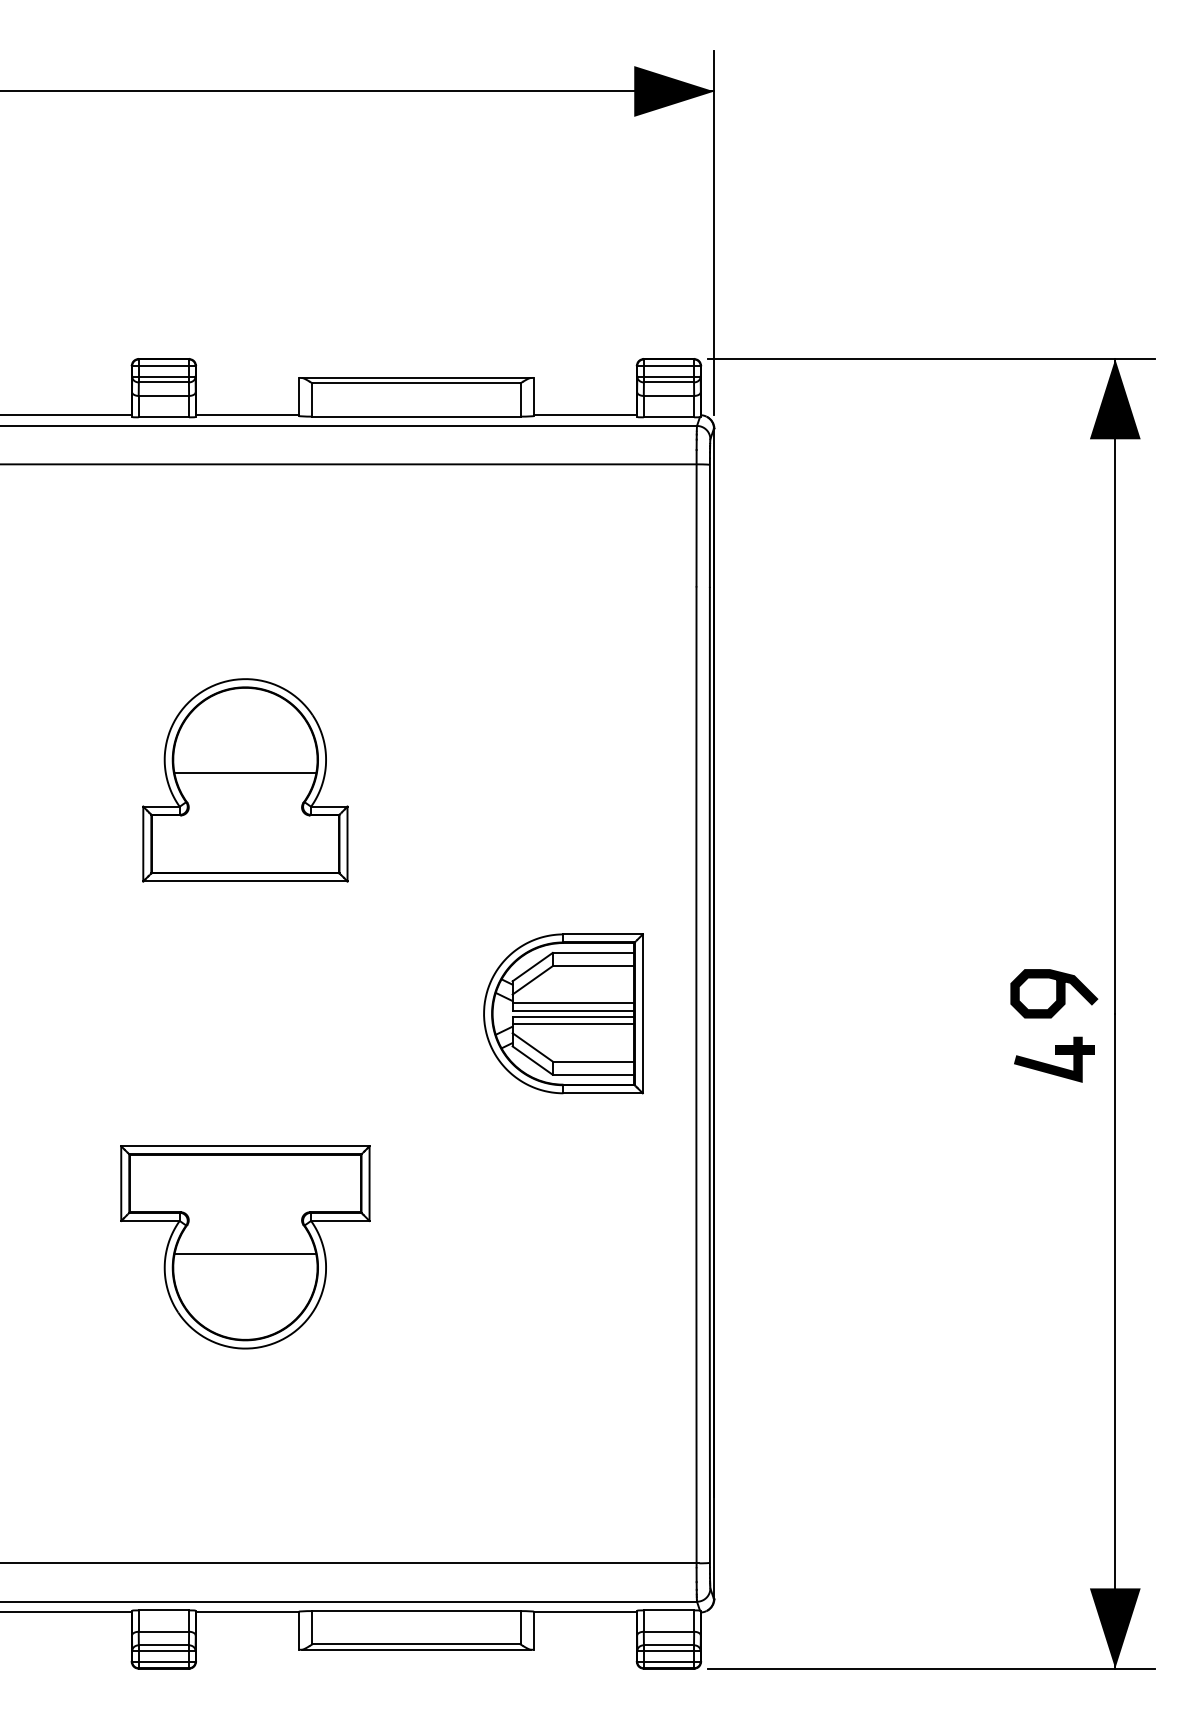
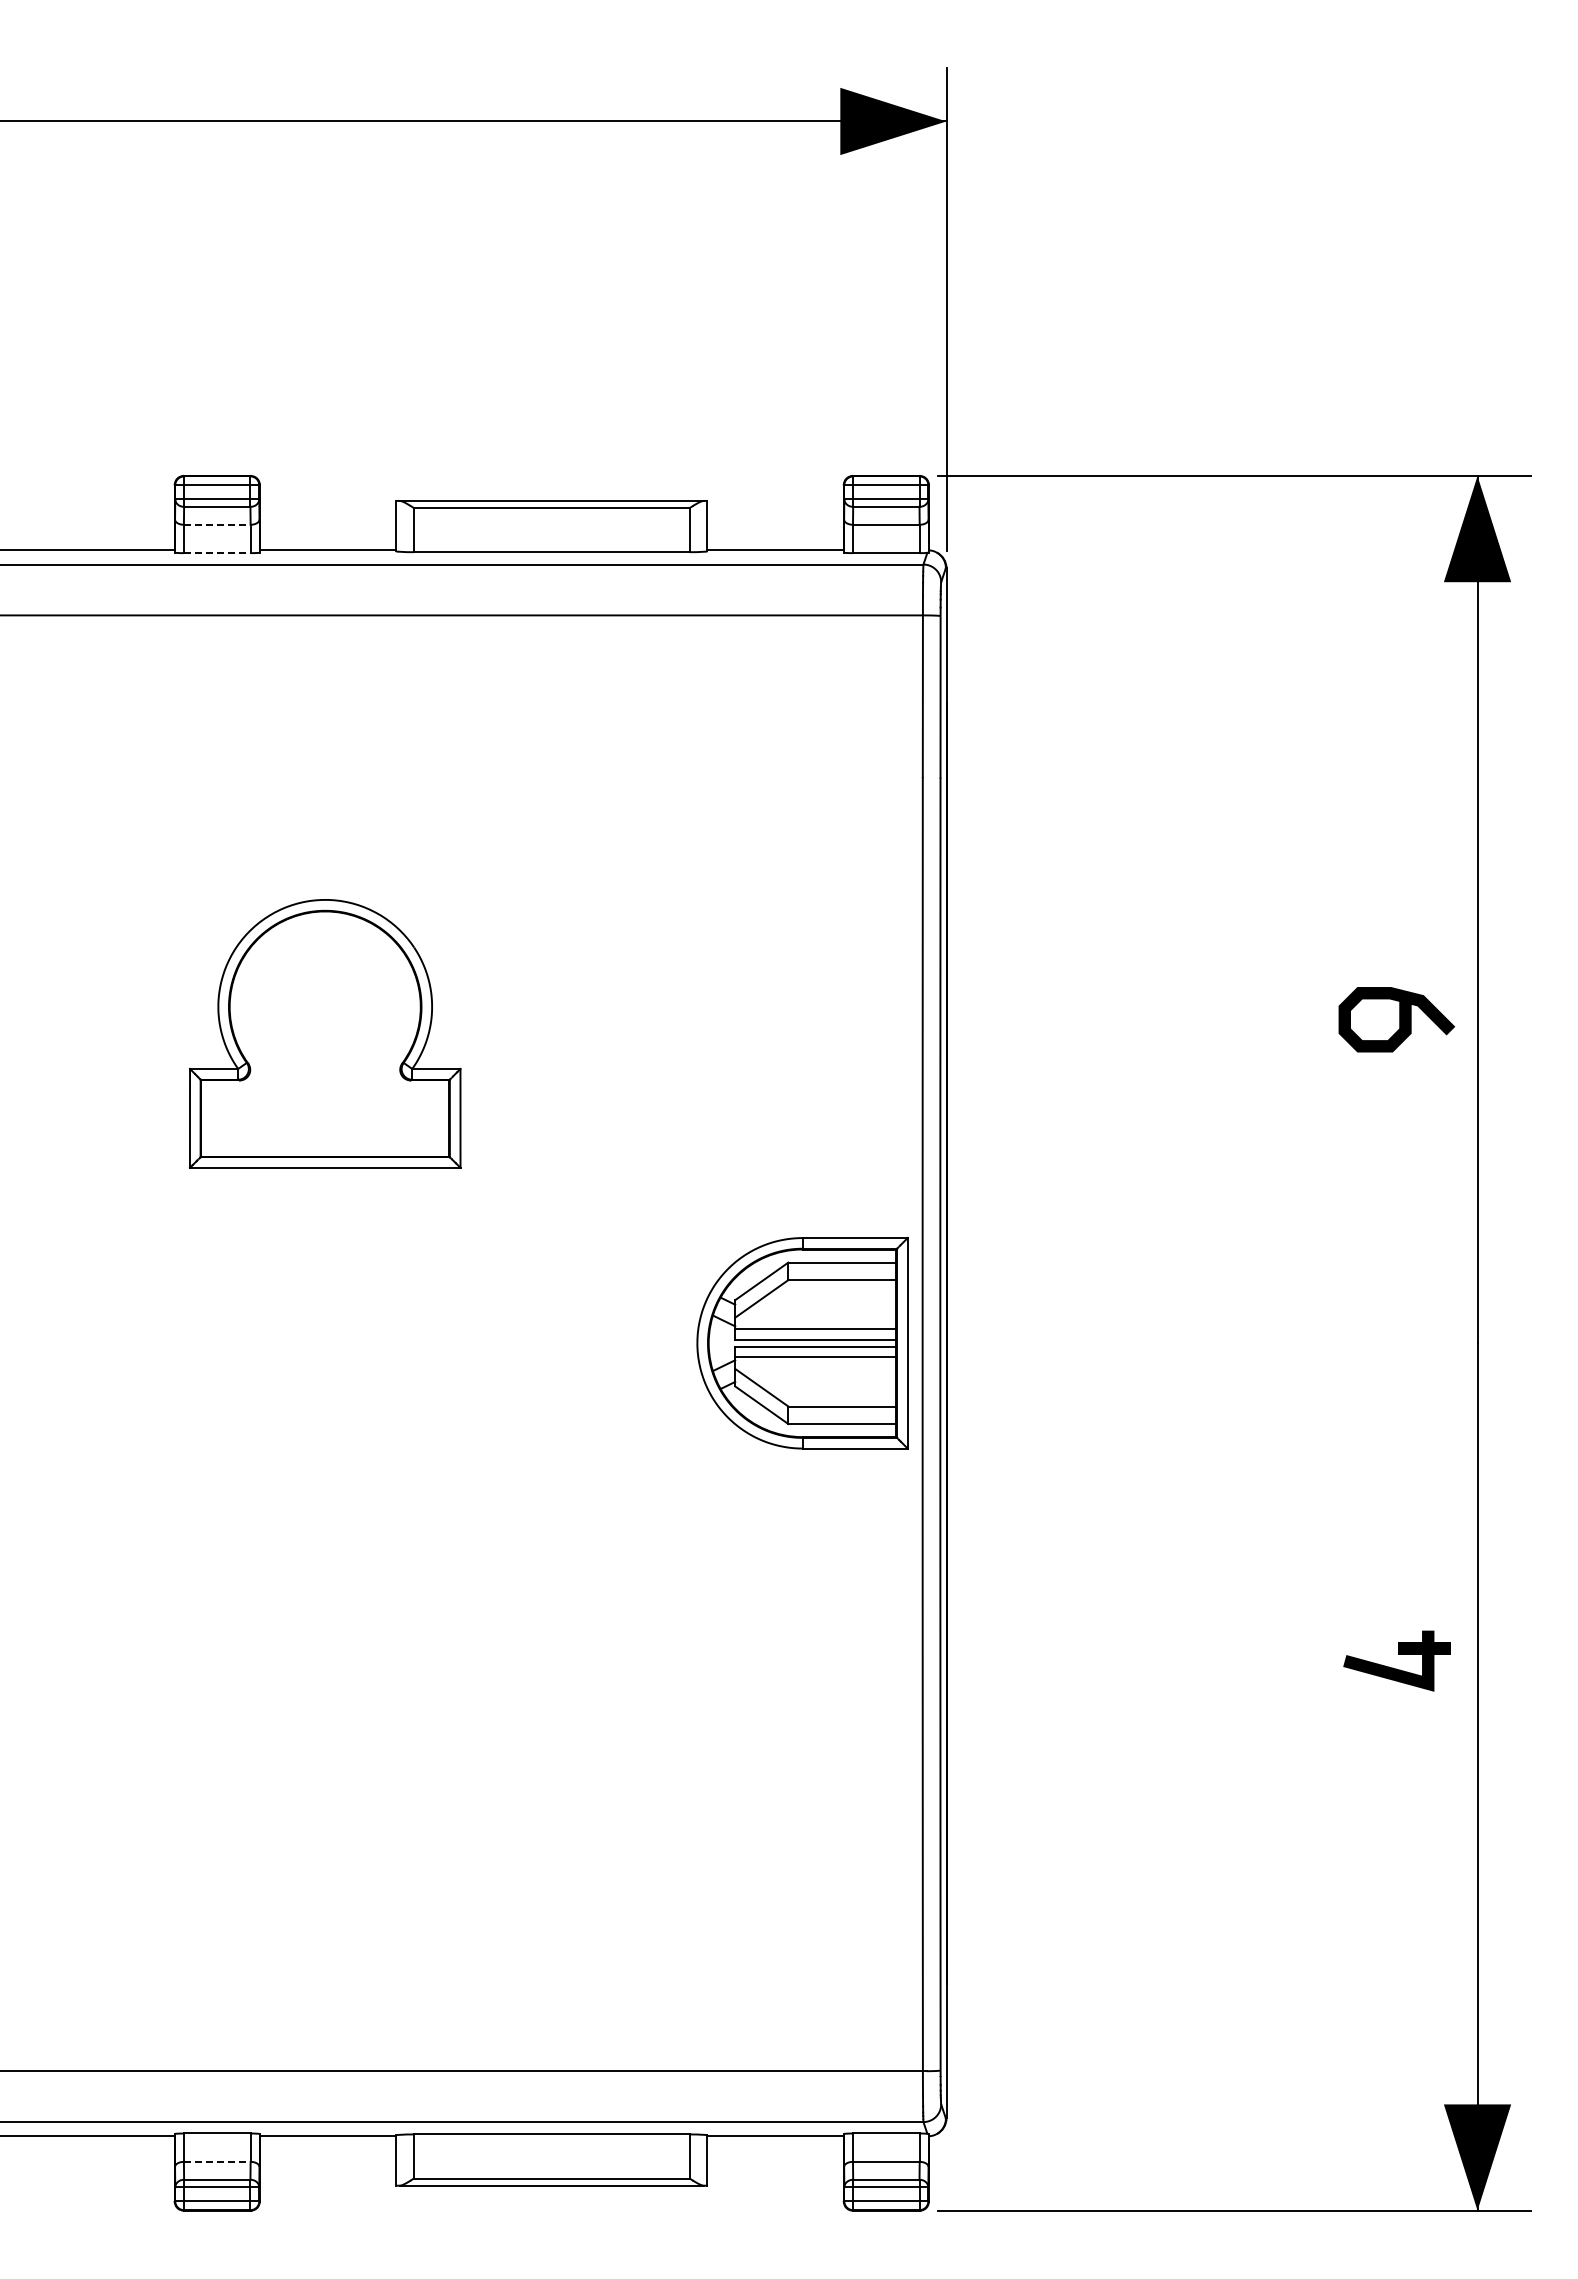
line: (164, 395) -> (217, 524), solid -> dashed
line: (164, 417) -> (217, 553), solid -> dashed
line: (245, 773) -> (325, 1024), removed
curve: (1056, 993) -> (1399, 1019), moved
part: (563, 1013) -> (802, 1343), moved
part: (1055, 1054) -> (1398, 1654), moved
part: (244, 1247) -> (324, 1652), removed
line: (164, 1631) -> (217, 2161), solid -> dashed

